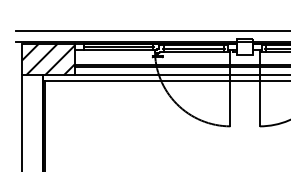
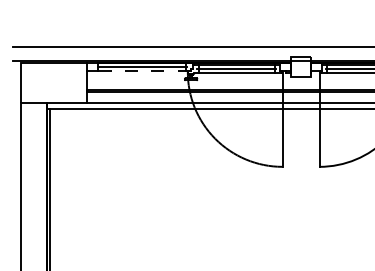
line: (119, 50) -> (143, 71), solid -> dashed
hatch: (48, 59) -> (53, 82), removed

